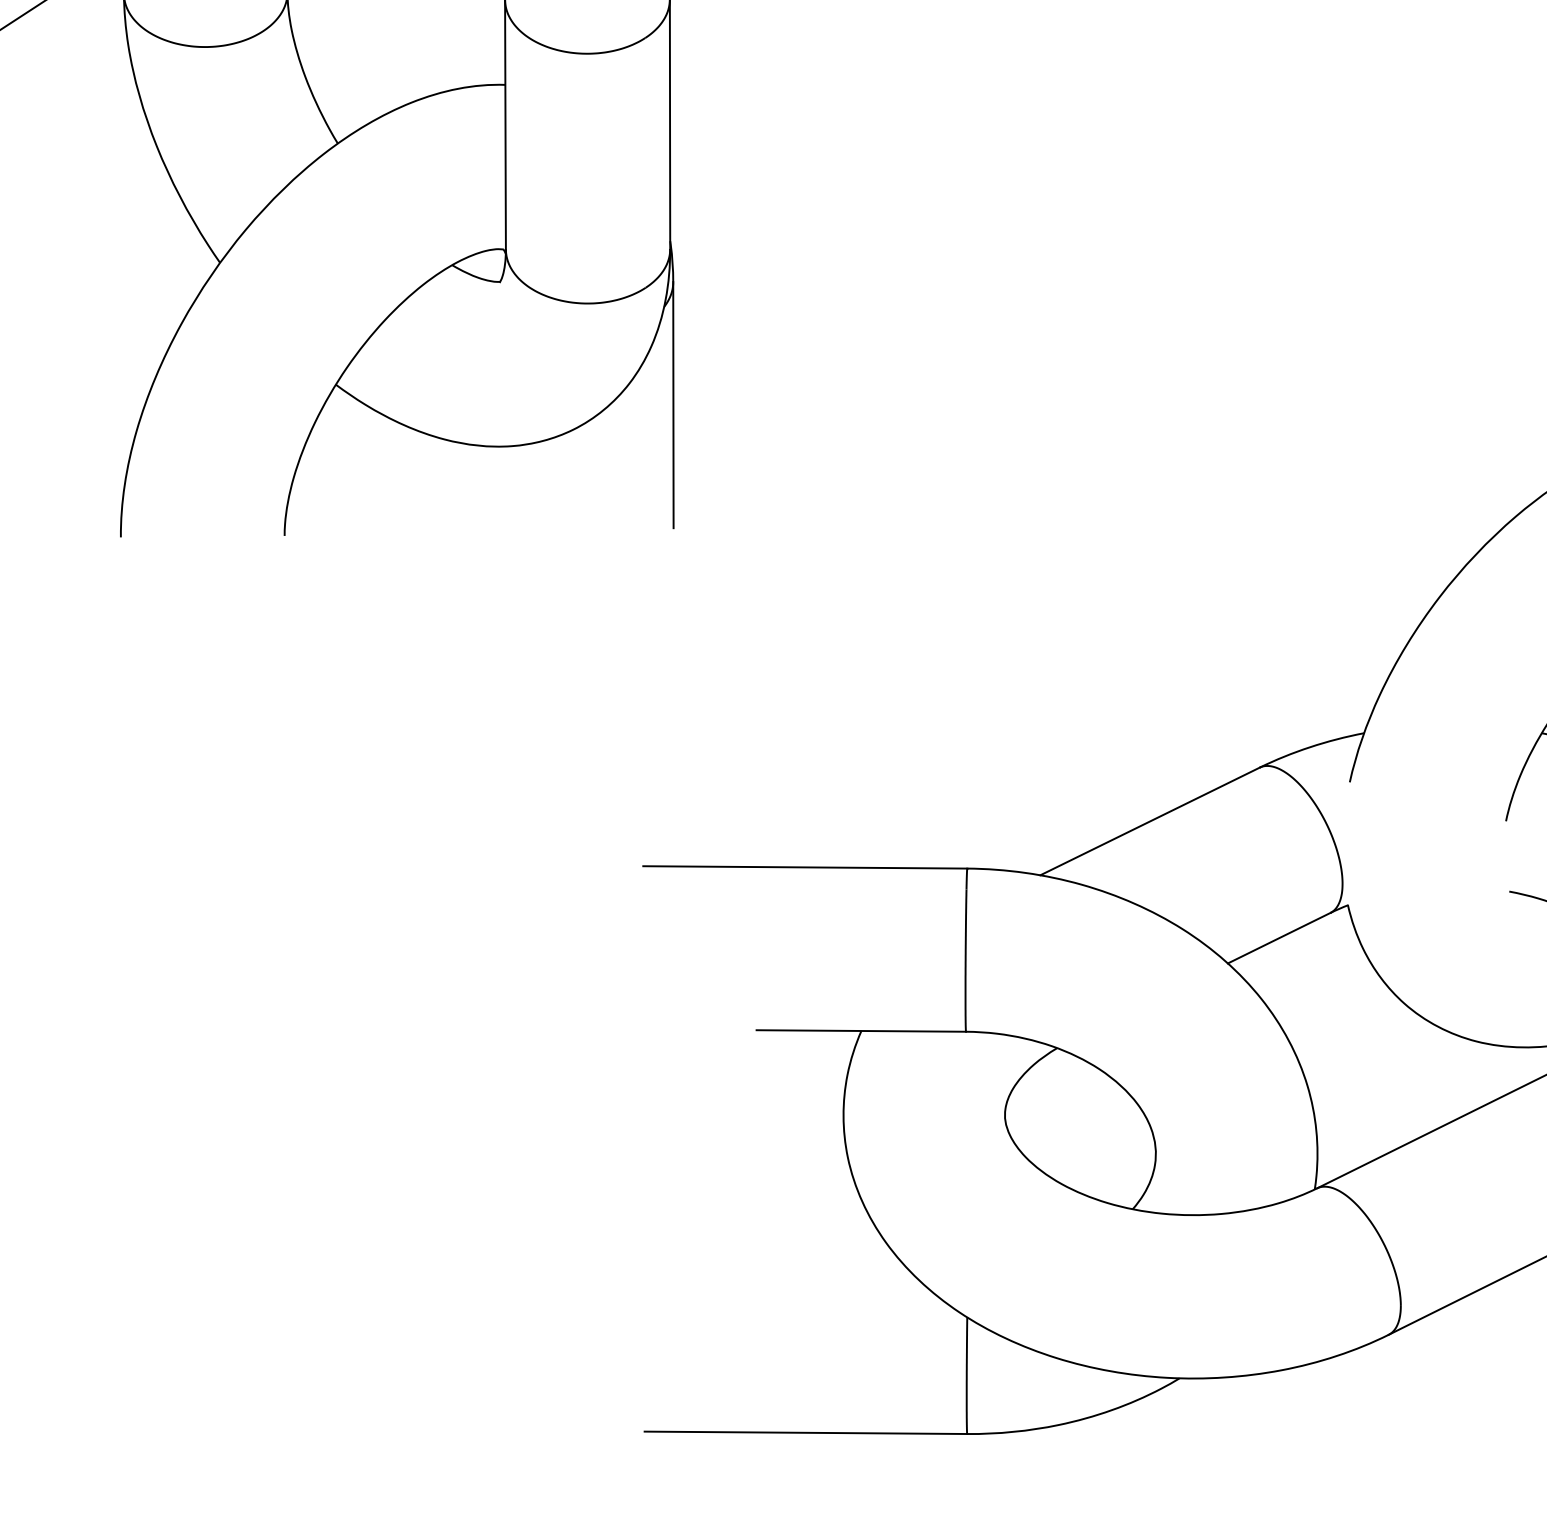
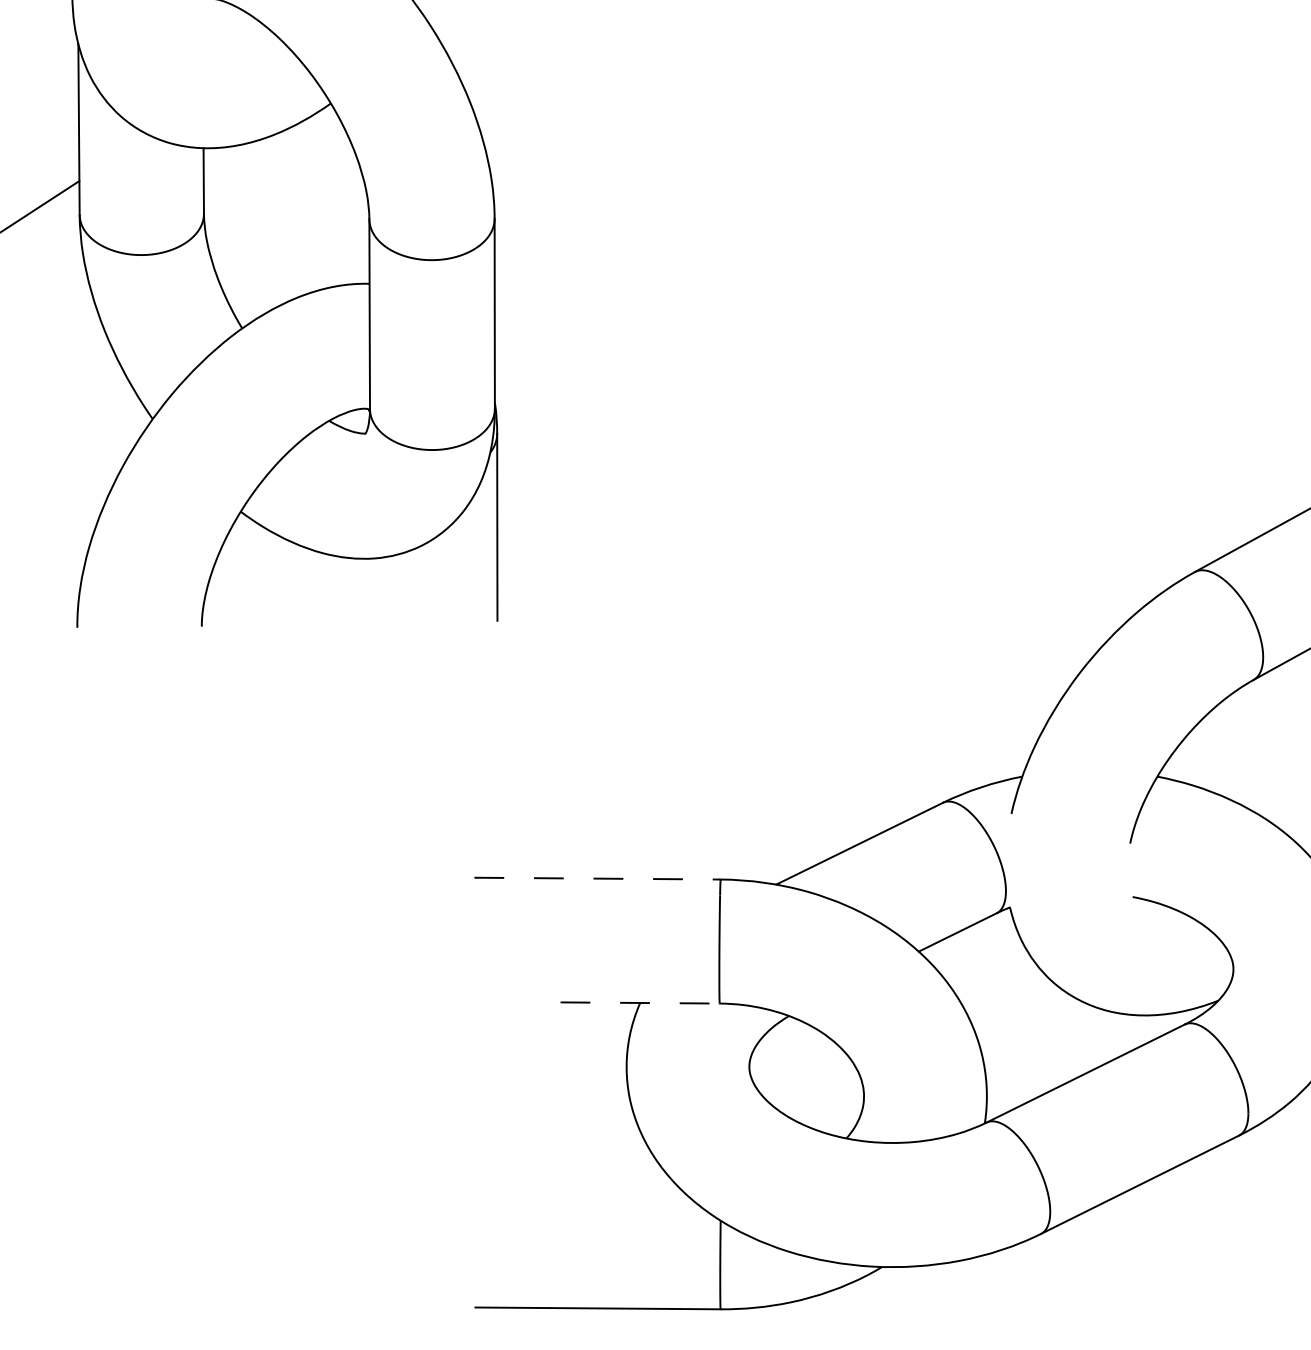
line: (806, 867) -> (598, 878), solid -> dashed
line: (861, 1030) -> (640, 1002), solid -> dashed

